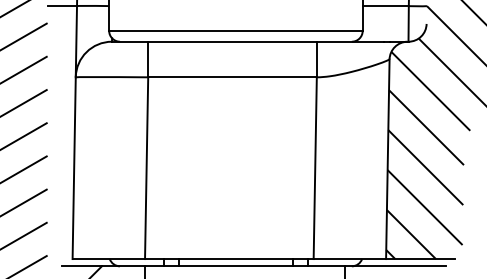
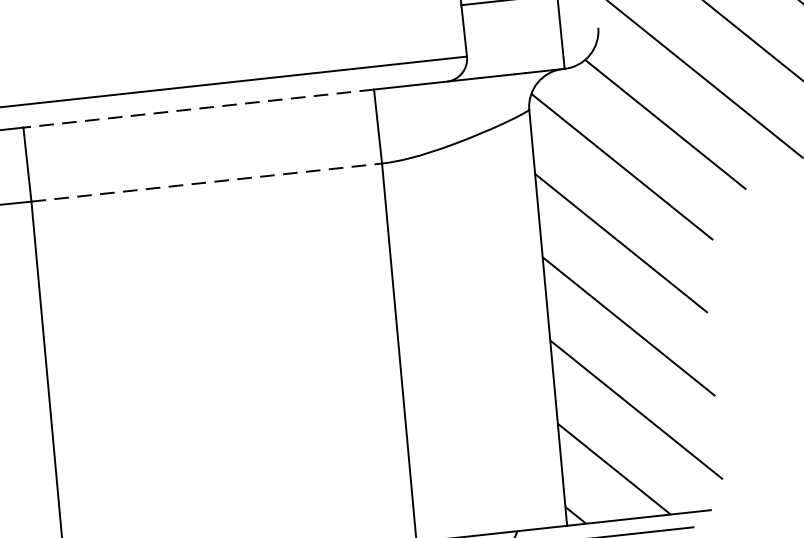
line: (232, 41) -> (198, 108), solid -> dashed
line: (233, 77) -> (208, 182), solid -> dashed

